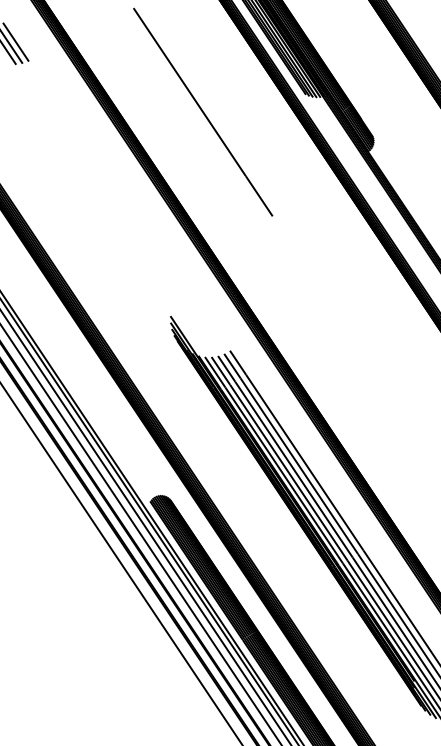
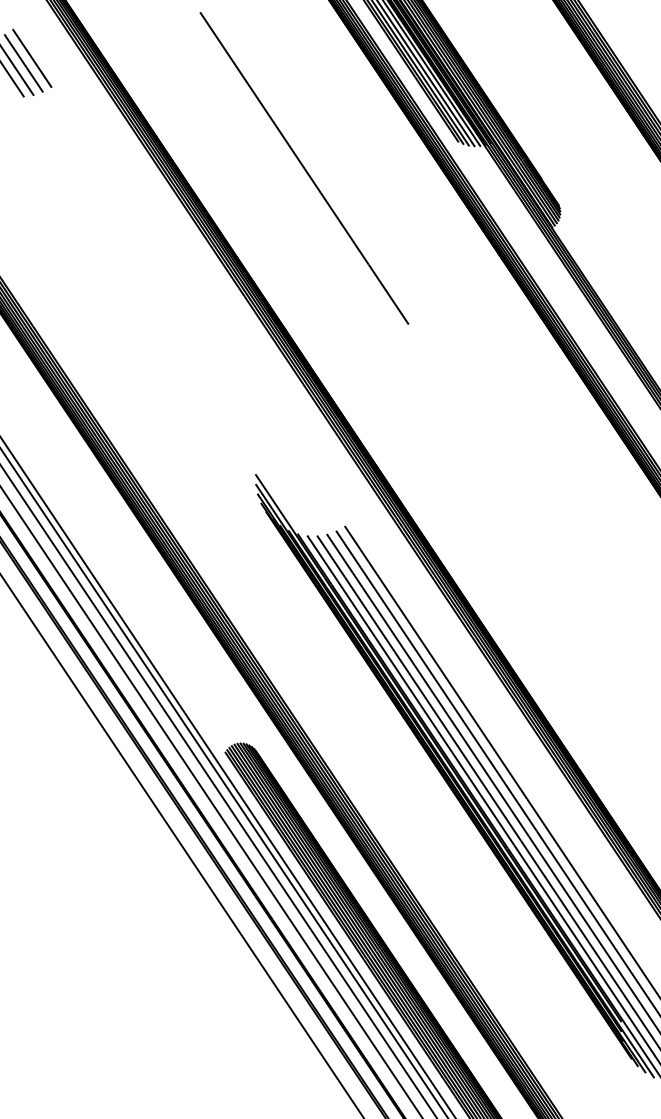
line: (21, 38) -> (32, 57), added

